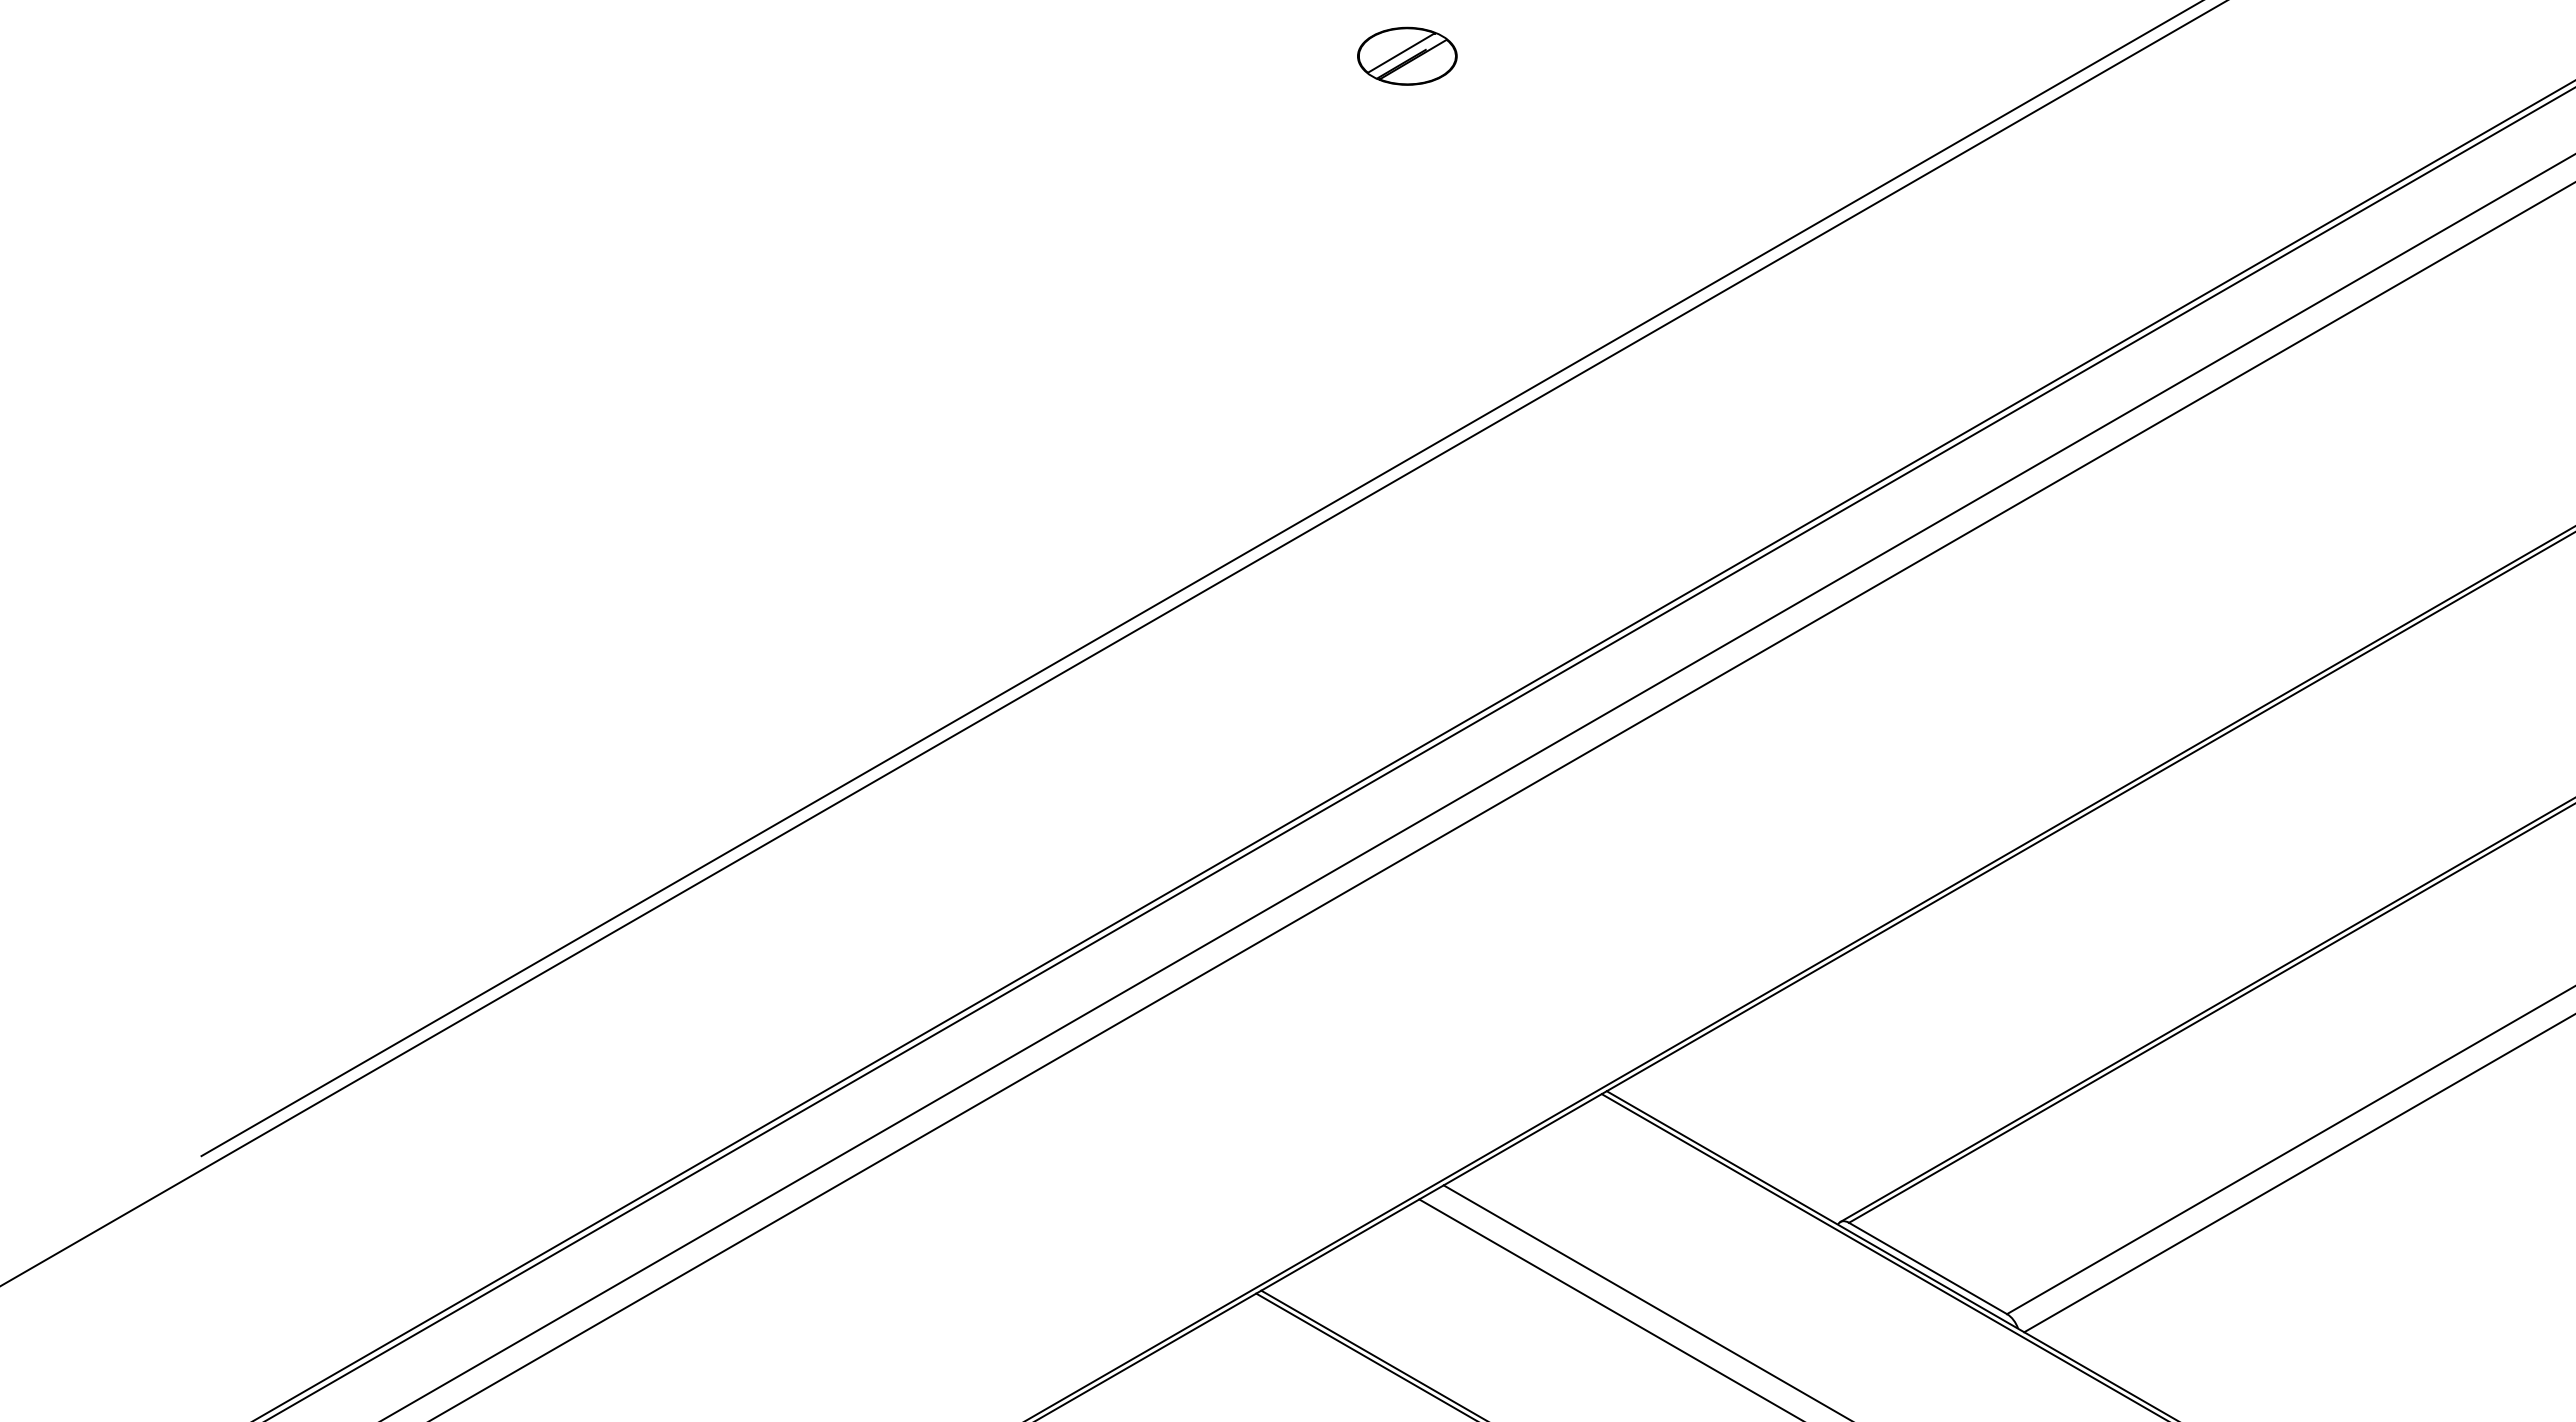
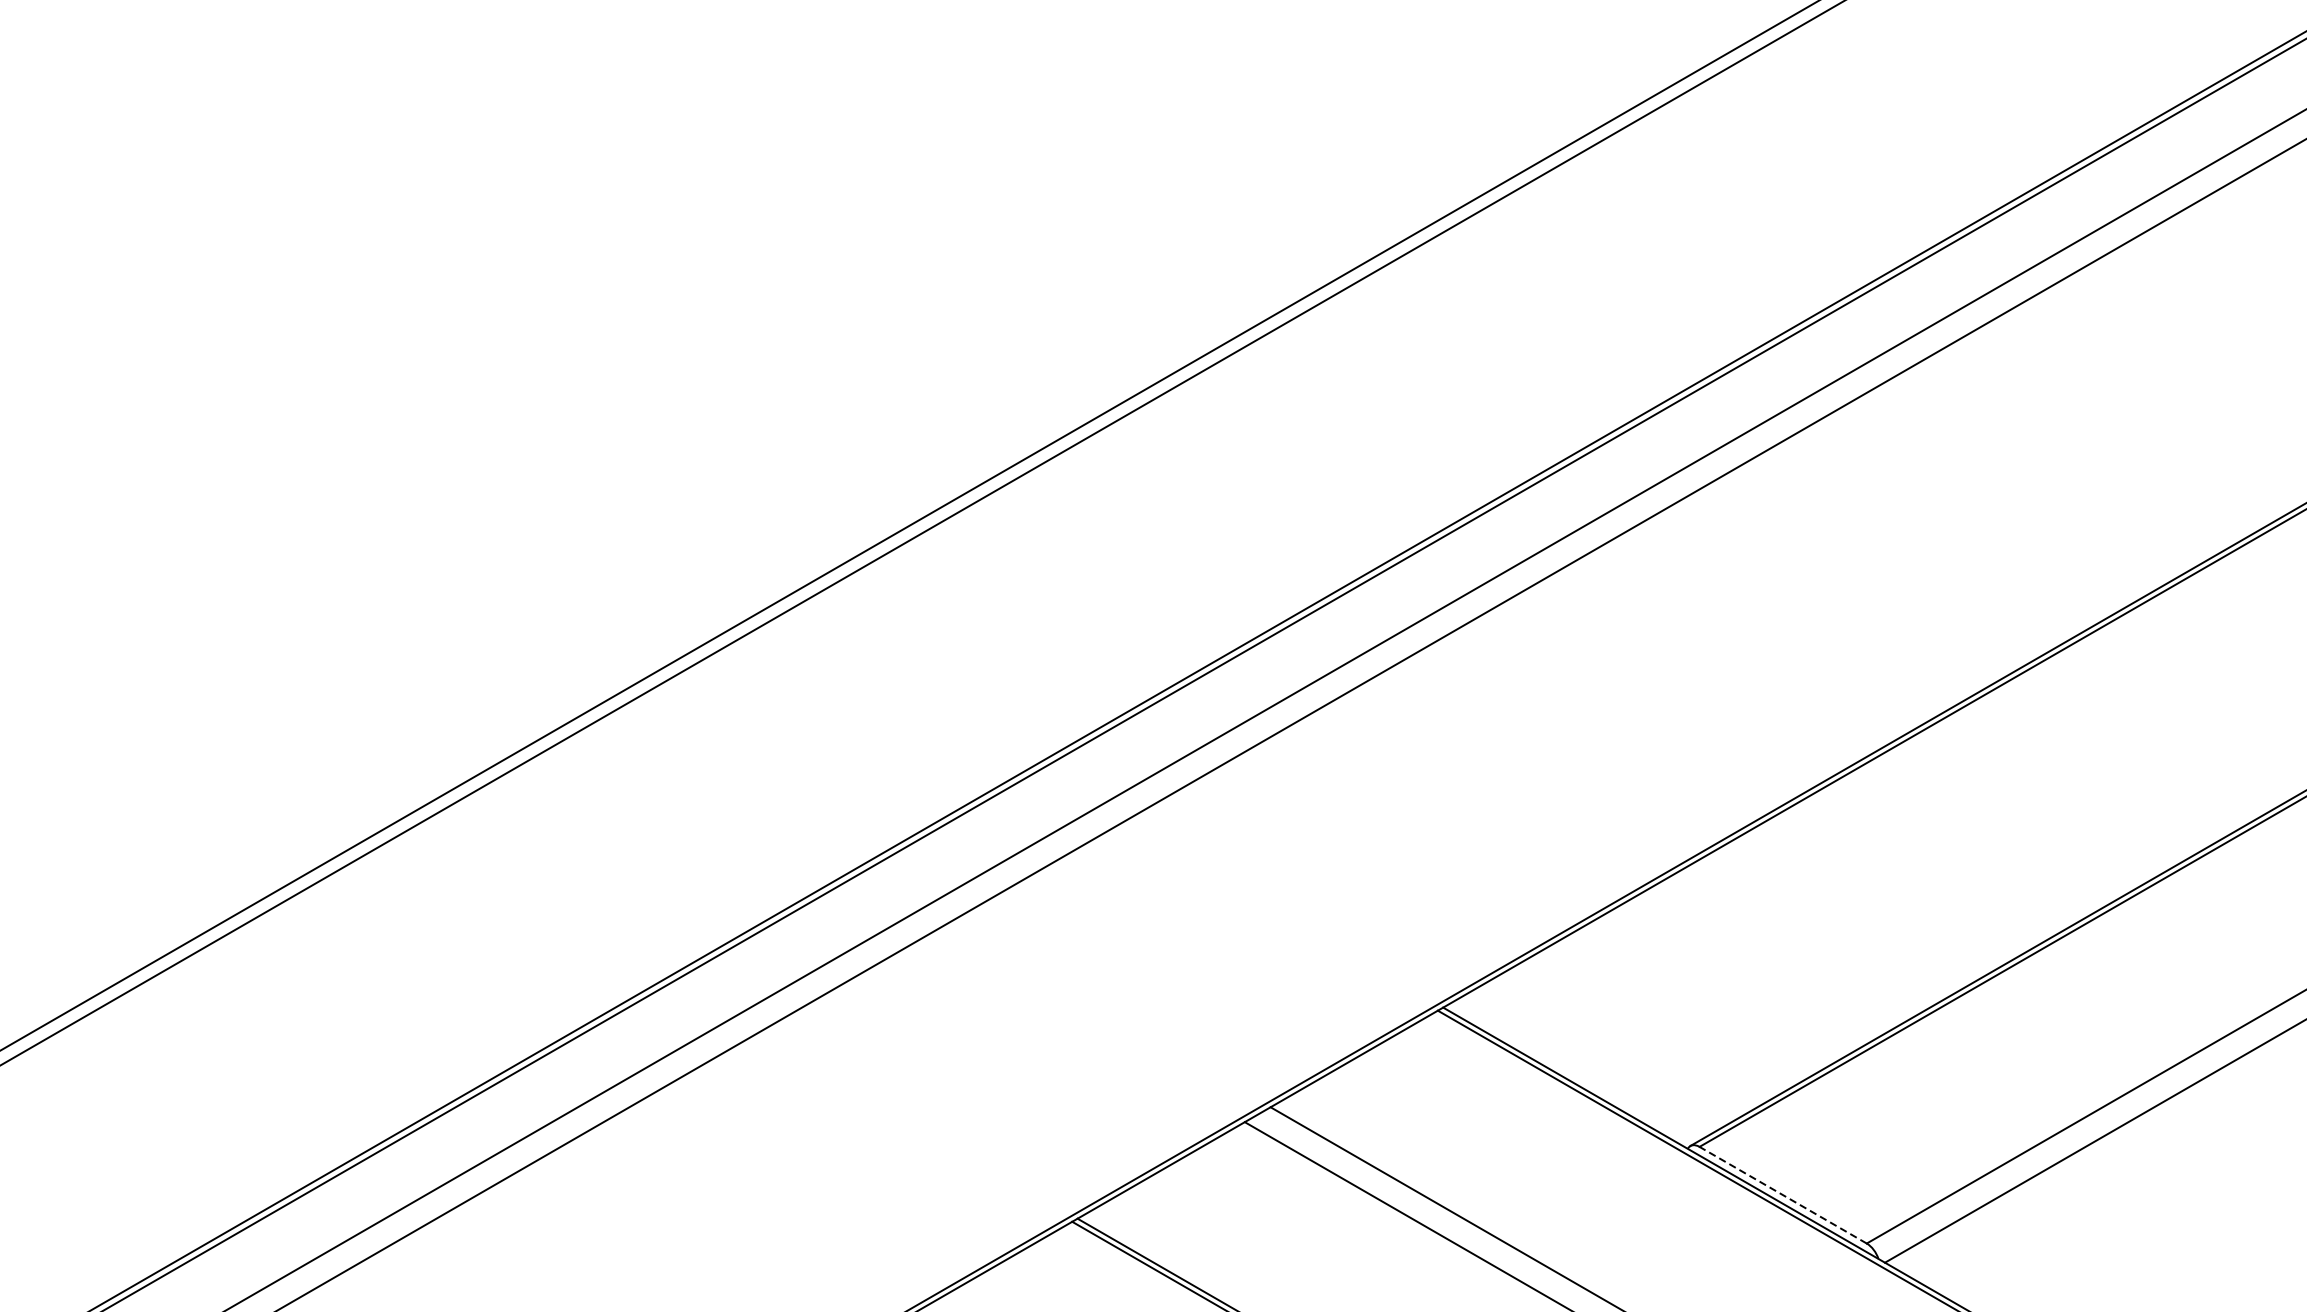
line: (1927, 1268) -> (1782, 1195), solid -> dashed

